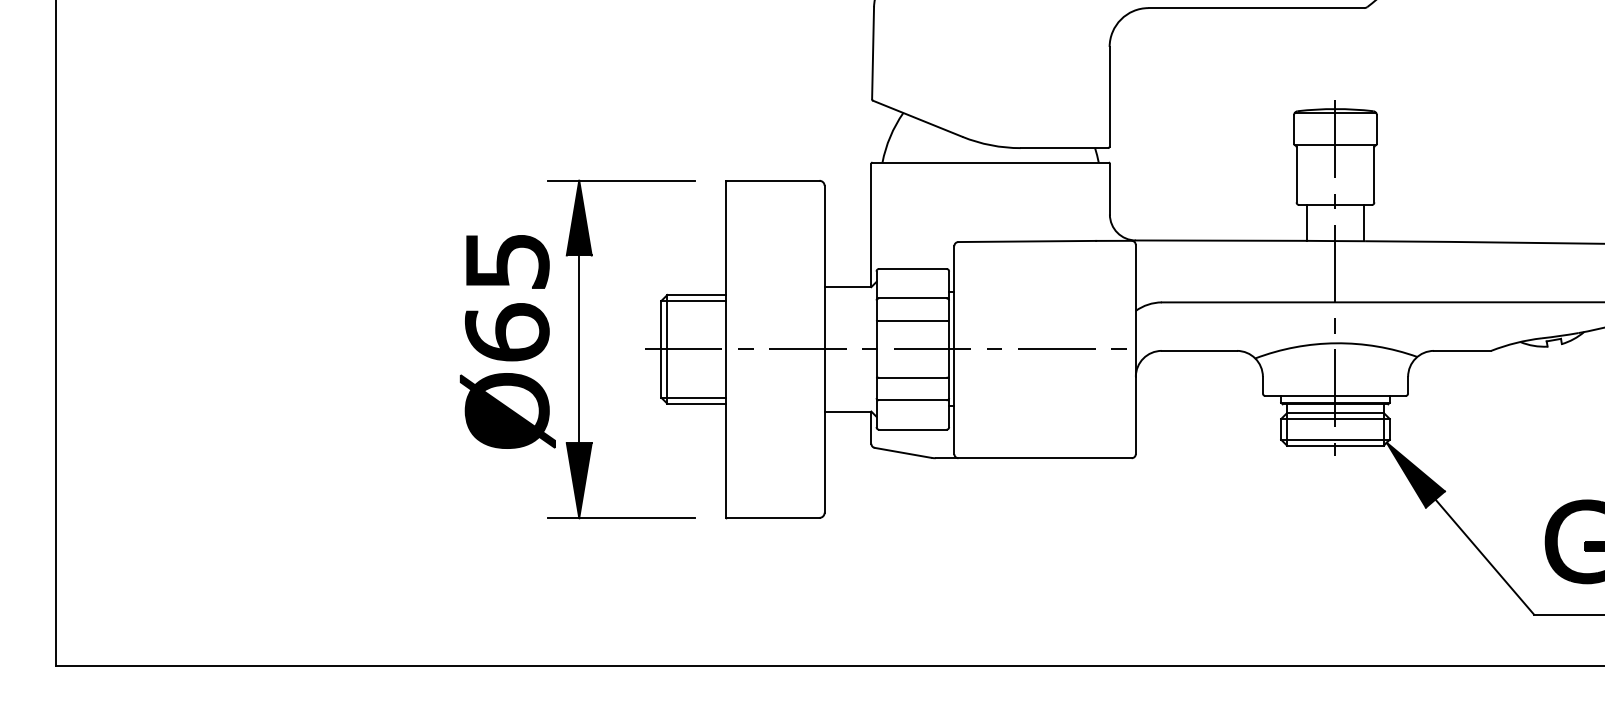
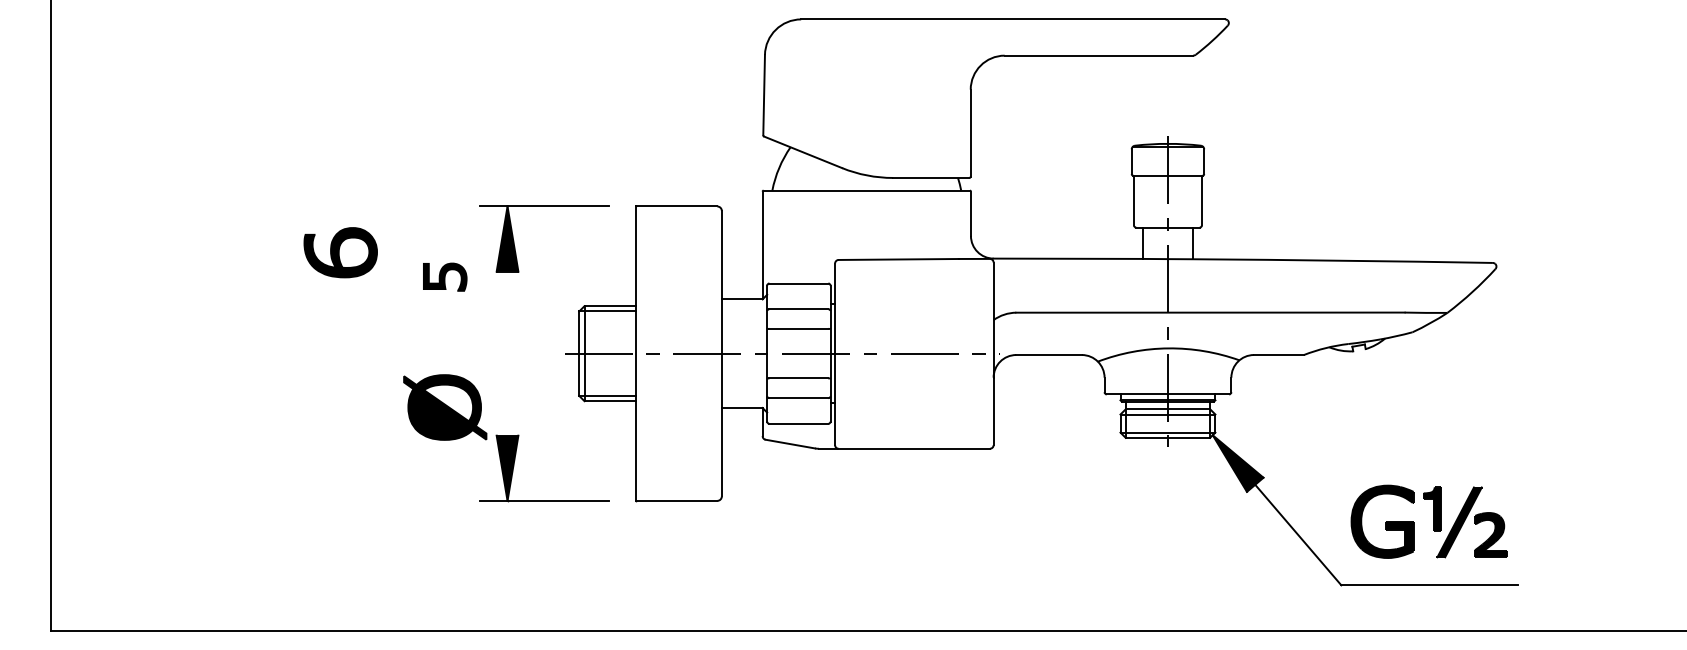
part: (507, 260) -> (444, 276), size x0.6
part: (507, 331) -> (340, 252), moved
line: (579, 349) -> (507, 353), removed

